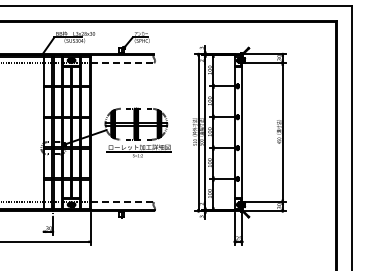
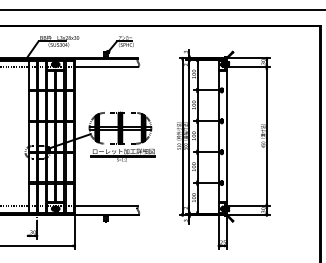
line: (122, 63) -> (106, 67), dashed -> solid
line: (122, 202) -> (106, 206), dashed -> solid

